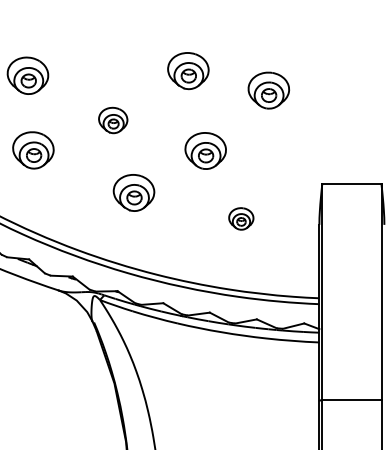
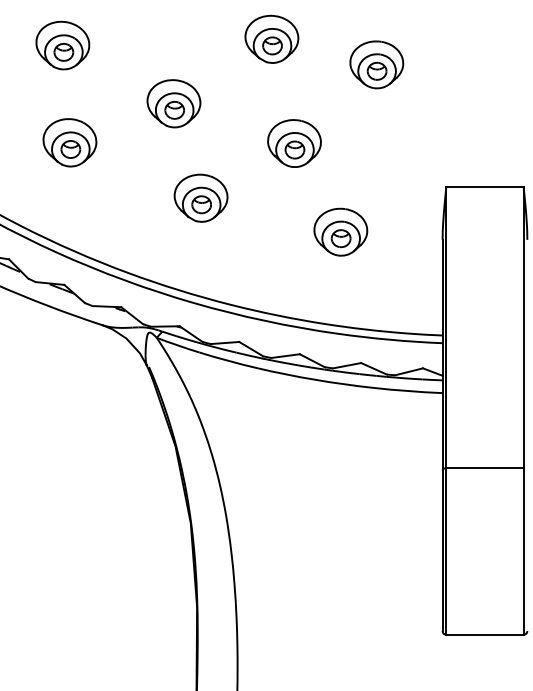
part: (112, 120) -> (173, 103), size x1.43
part: (241, 218) -> (340, 231), size x1.67

